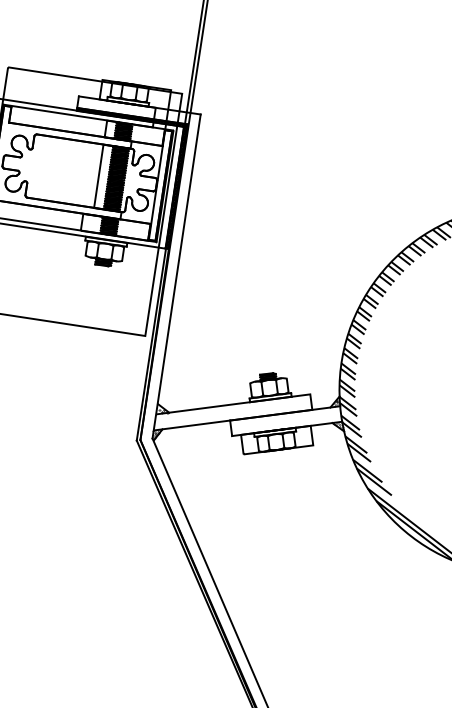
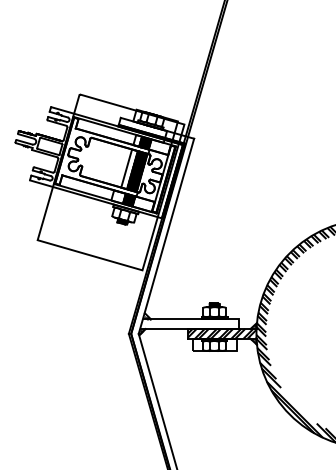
hatch: (284, 420) -> (221, 333), added

